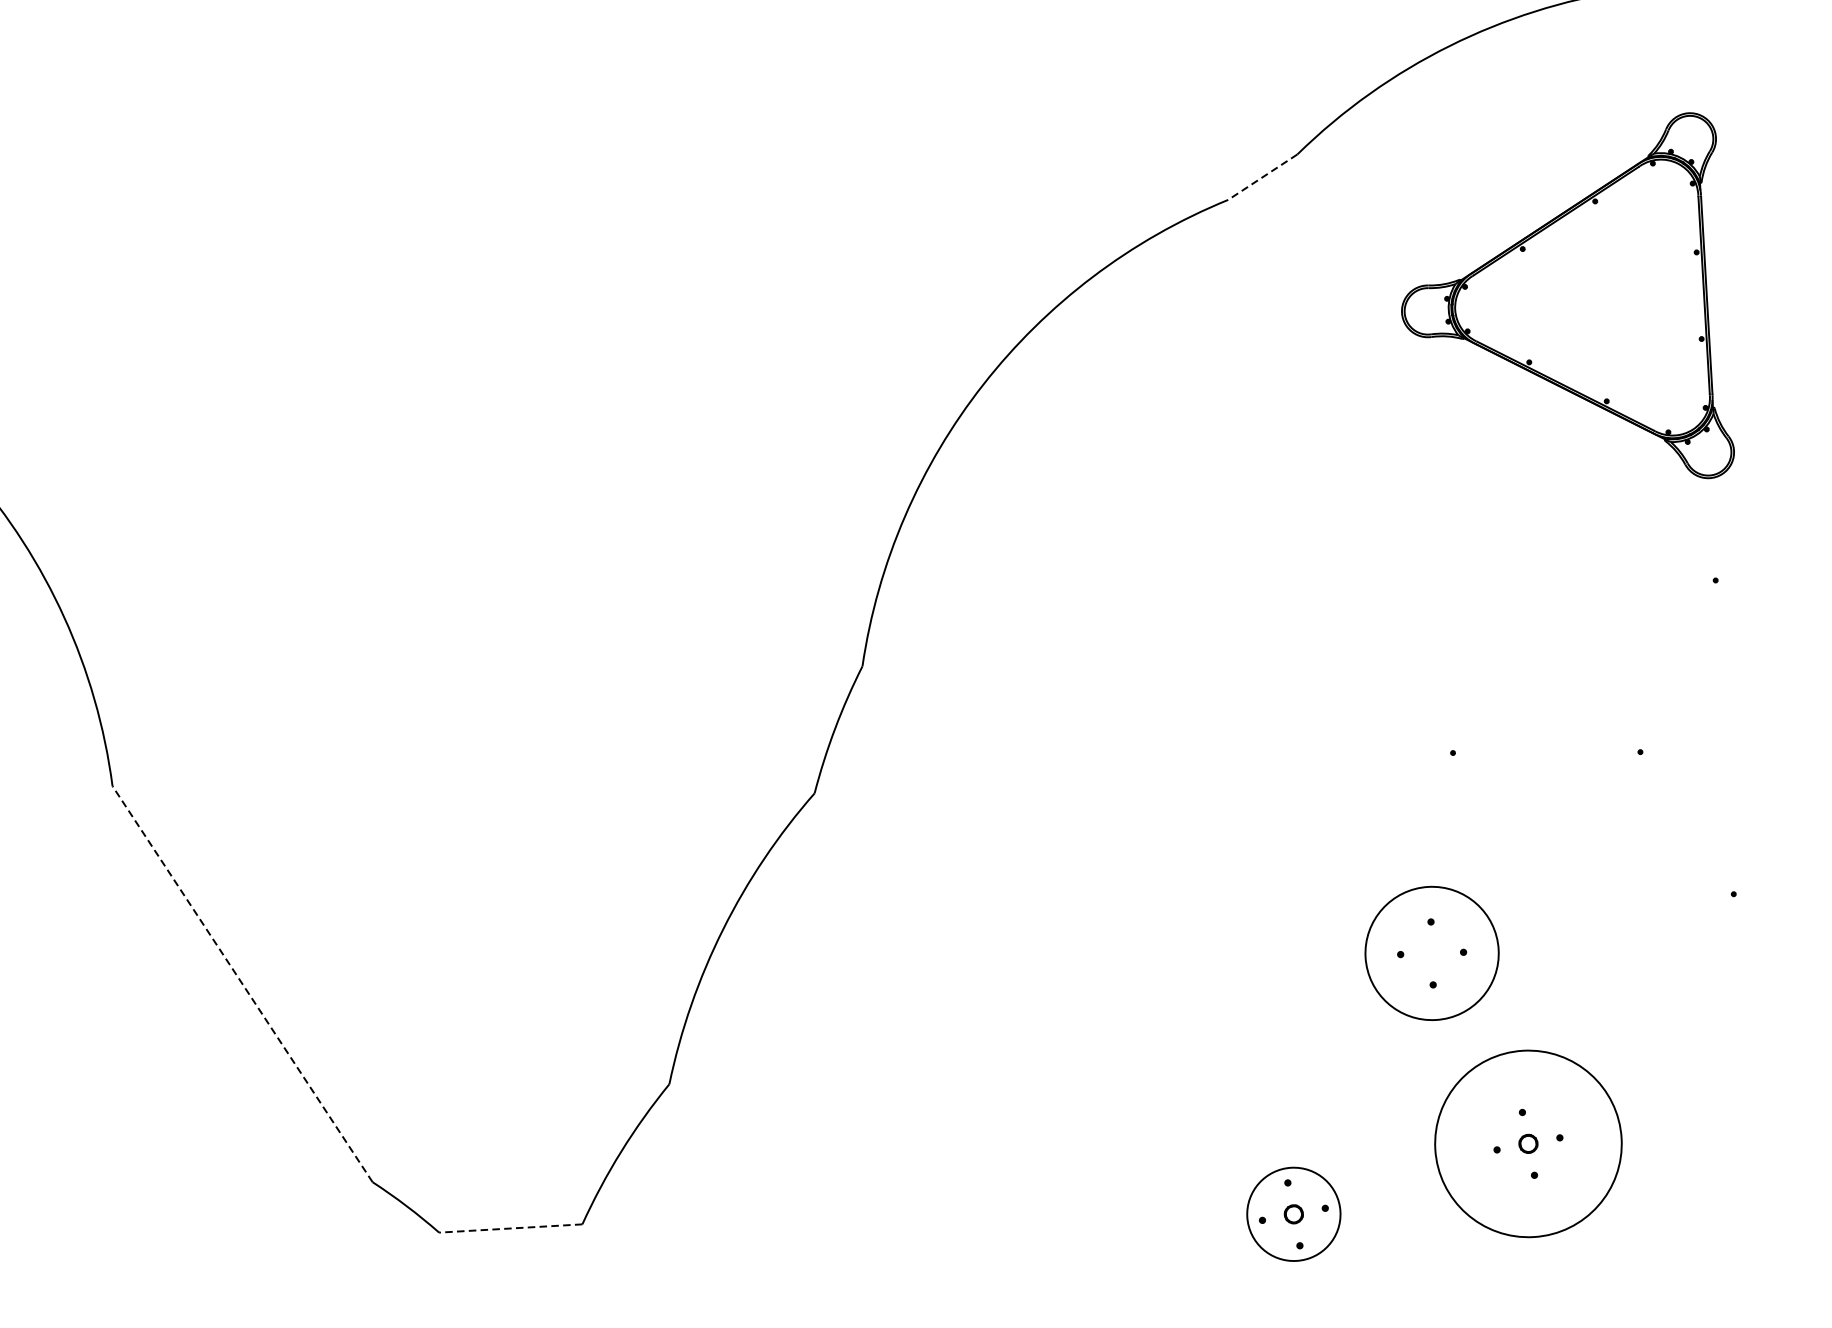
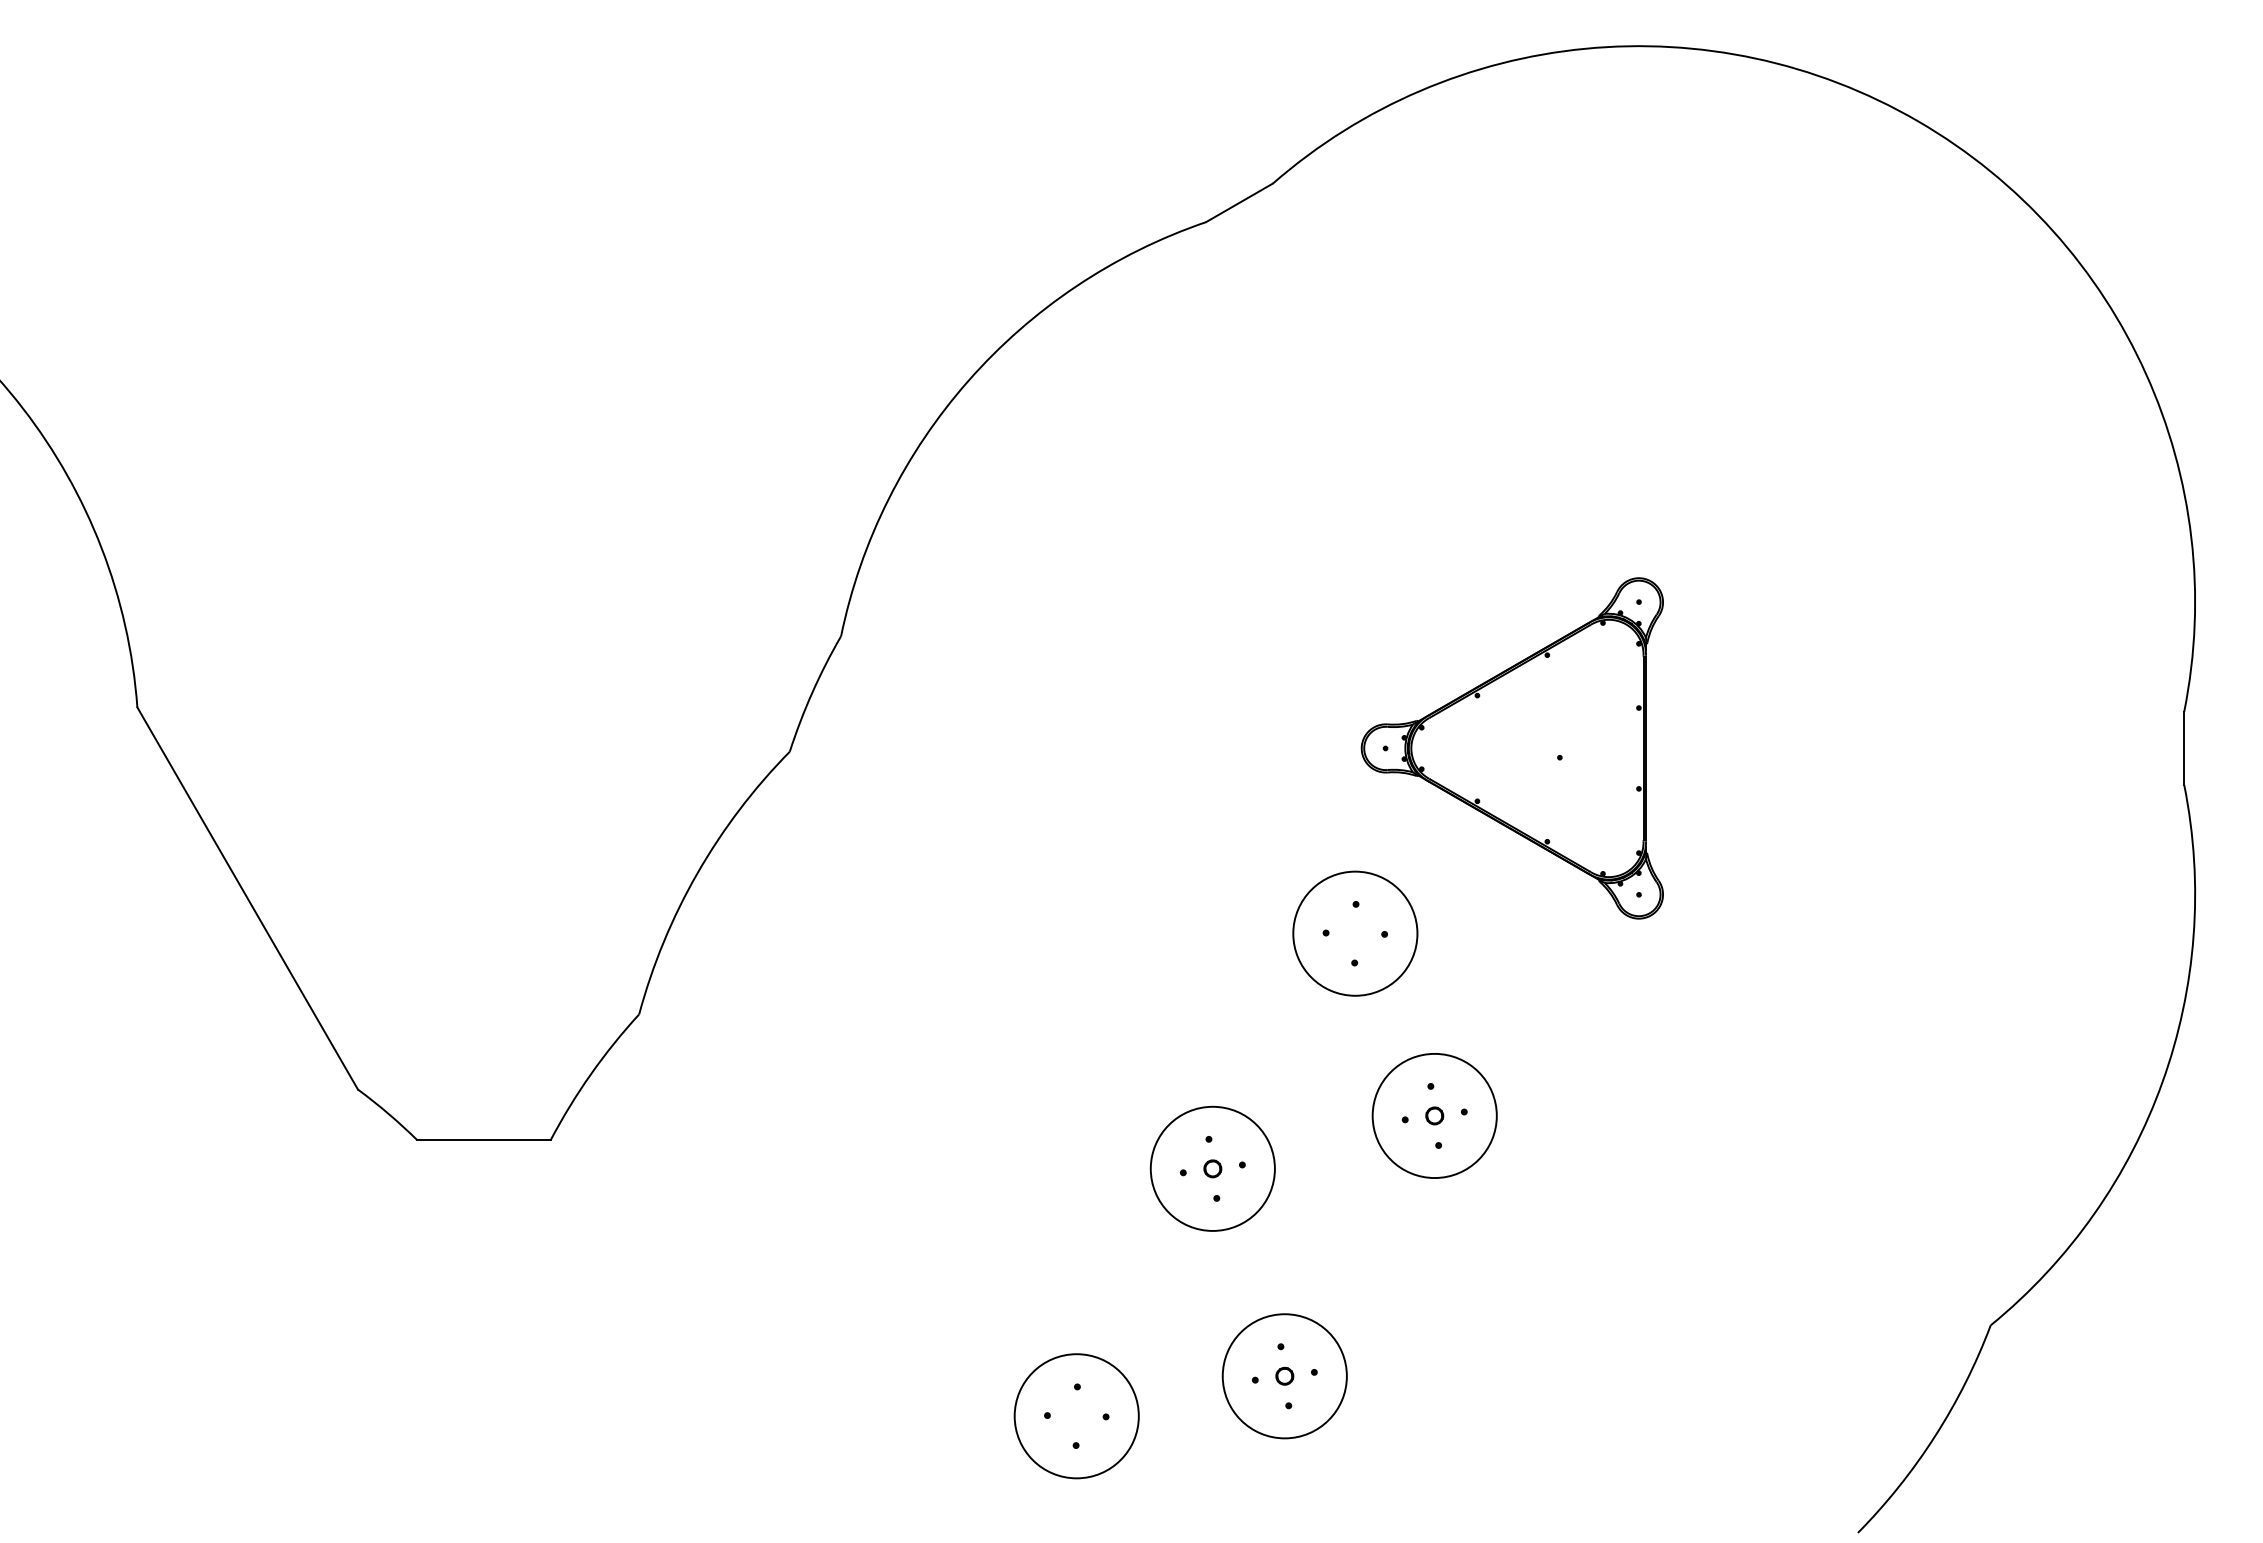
line: (1262, 176) -> (1239, 202), dashed -> solid
part: (1562, 303) -> (1511, 748), moved
line: (242, 984) -> (247, 898), dashed -> solid
circle: (1528, 1143) -> (1434, 1115), size x0.71
circle: (1293, 1213) -> (1212, 1168), size x1.43
line: (510, 1229) -> (483, 1140), dashed -> solid

